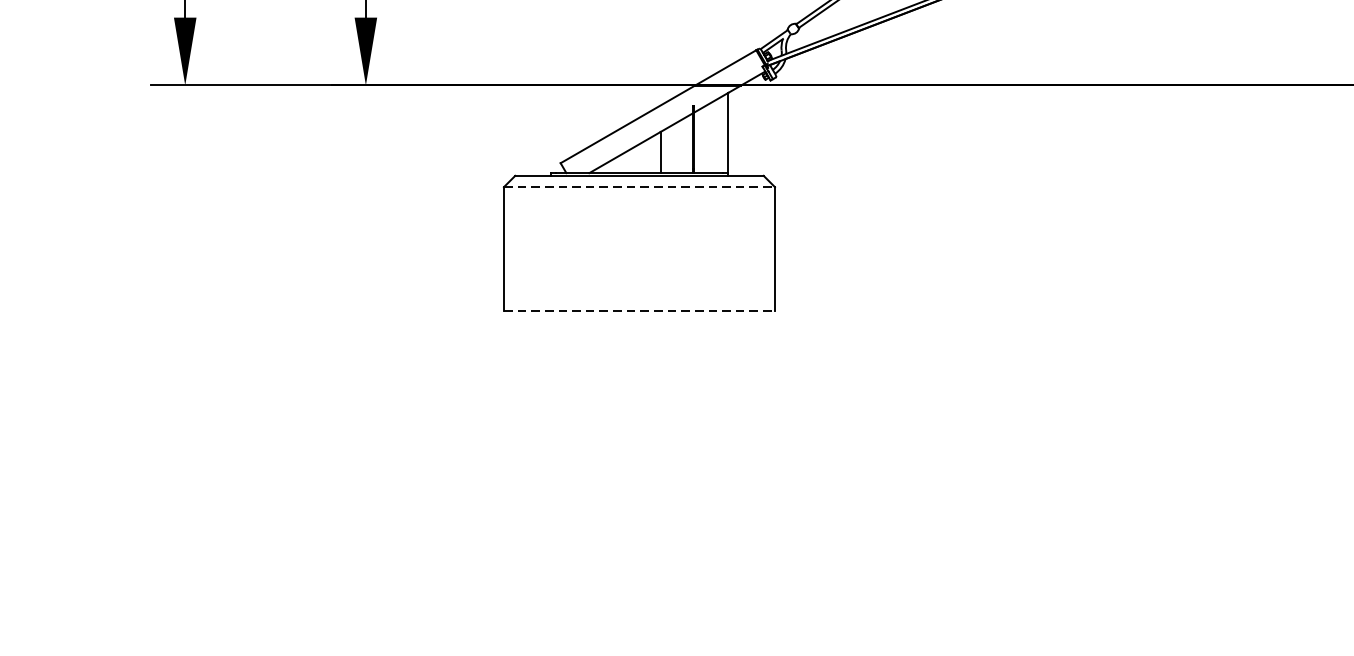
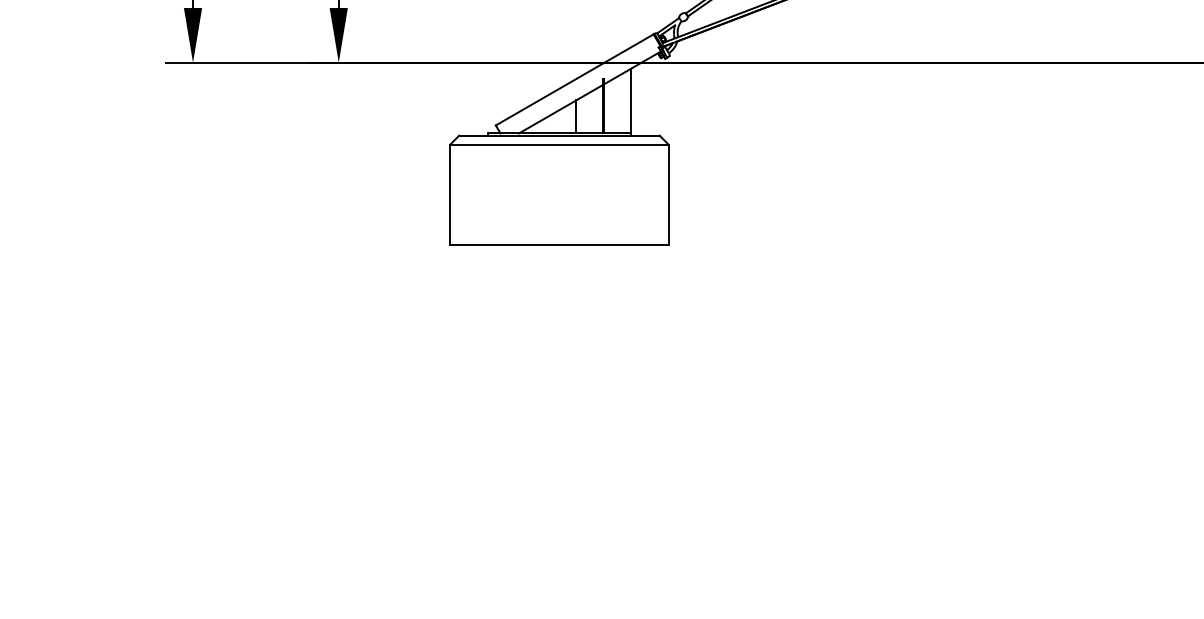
line: (639, 186) -> (559, 144), dashed -> solid
line: (639, 310) -> (559, 244), dashed -> solid

